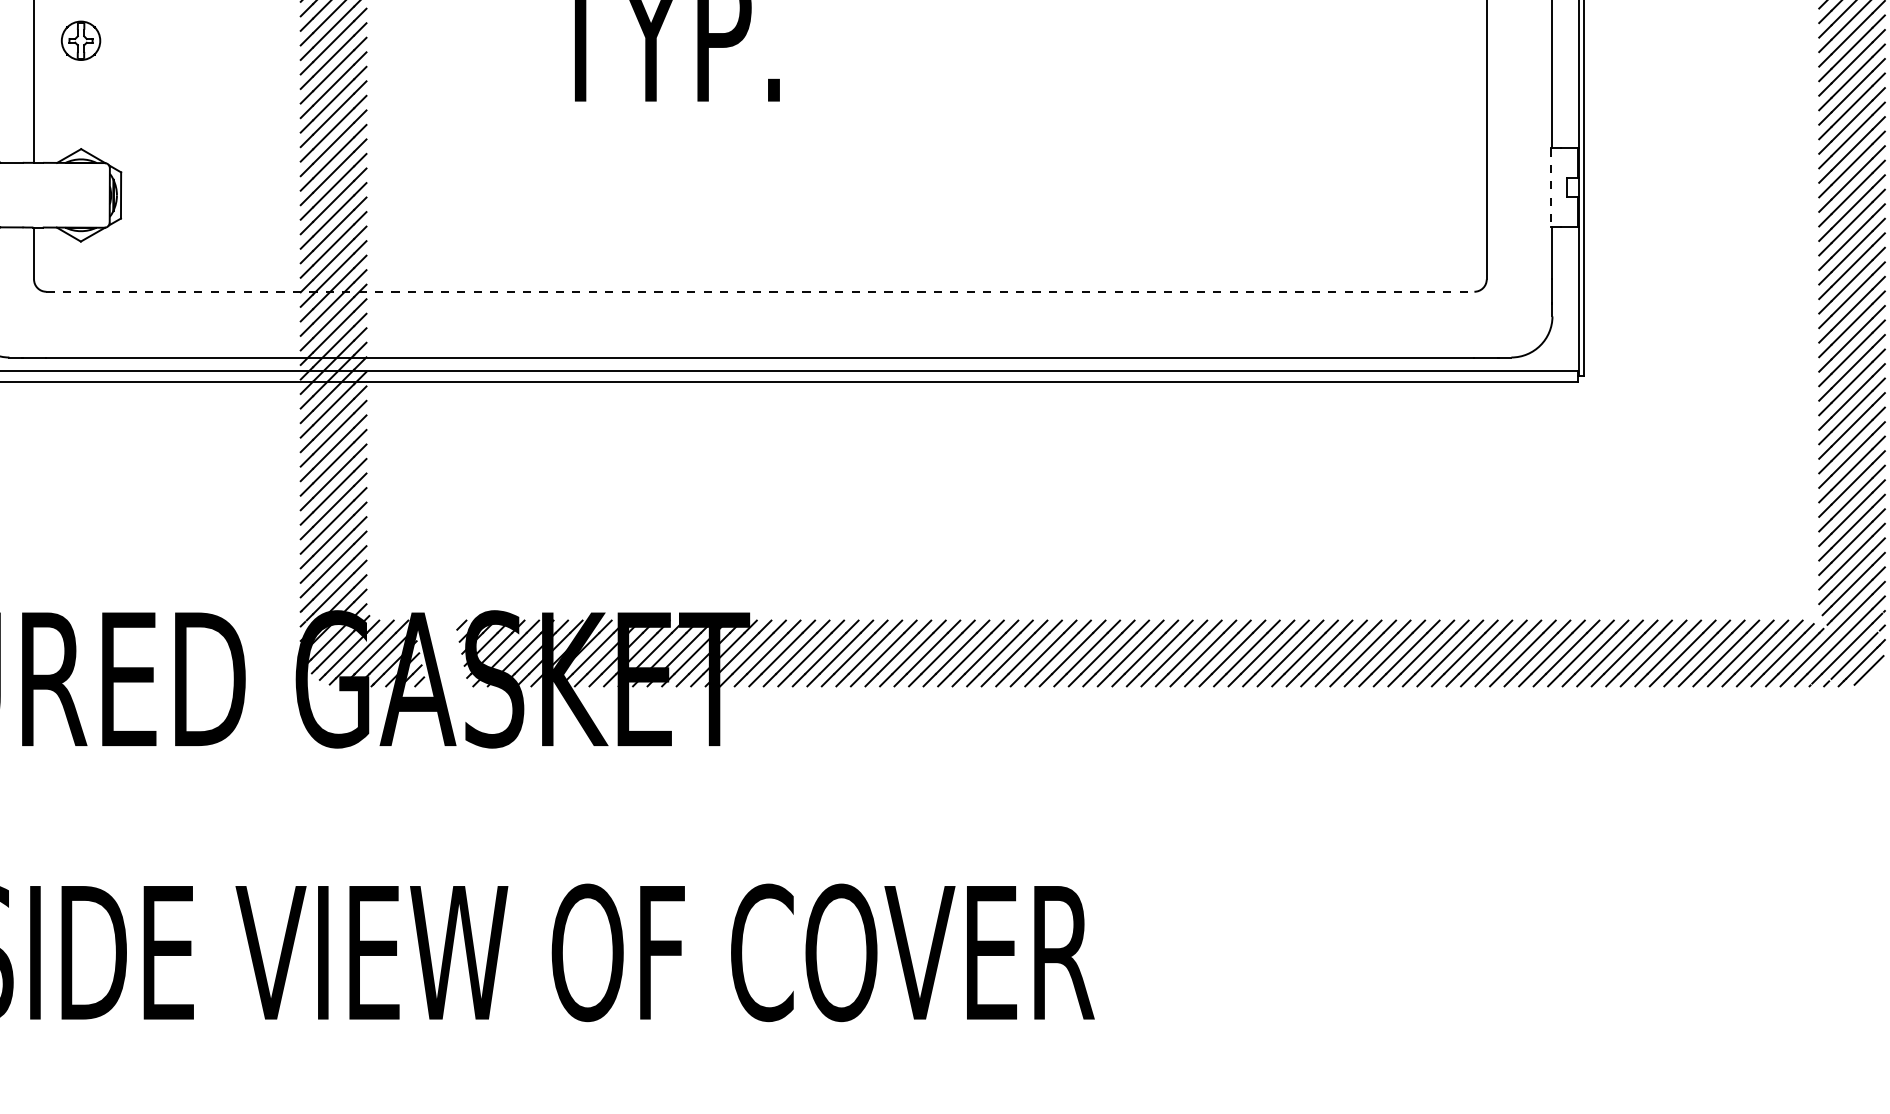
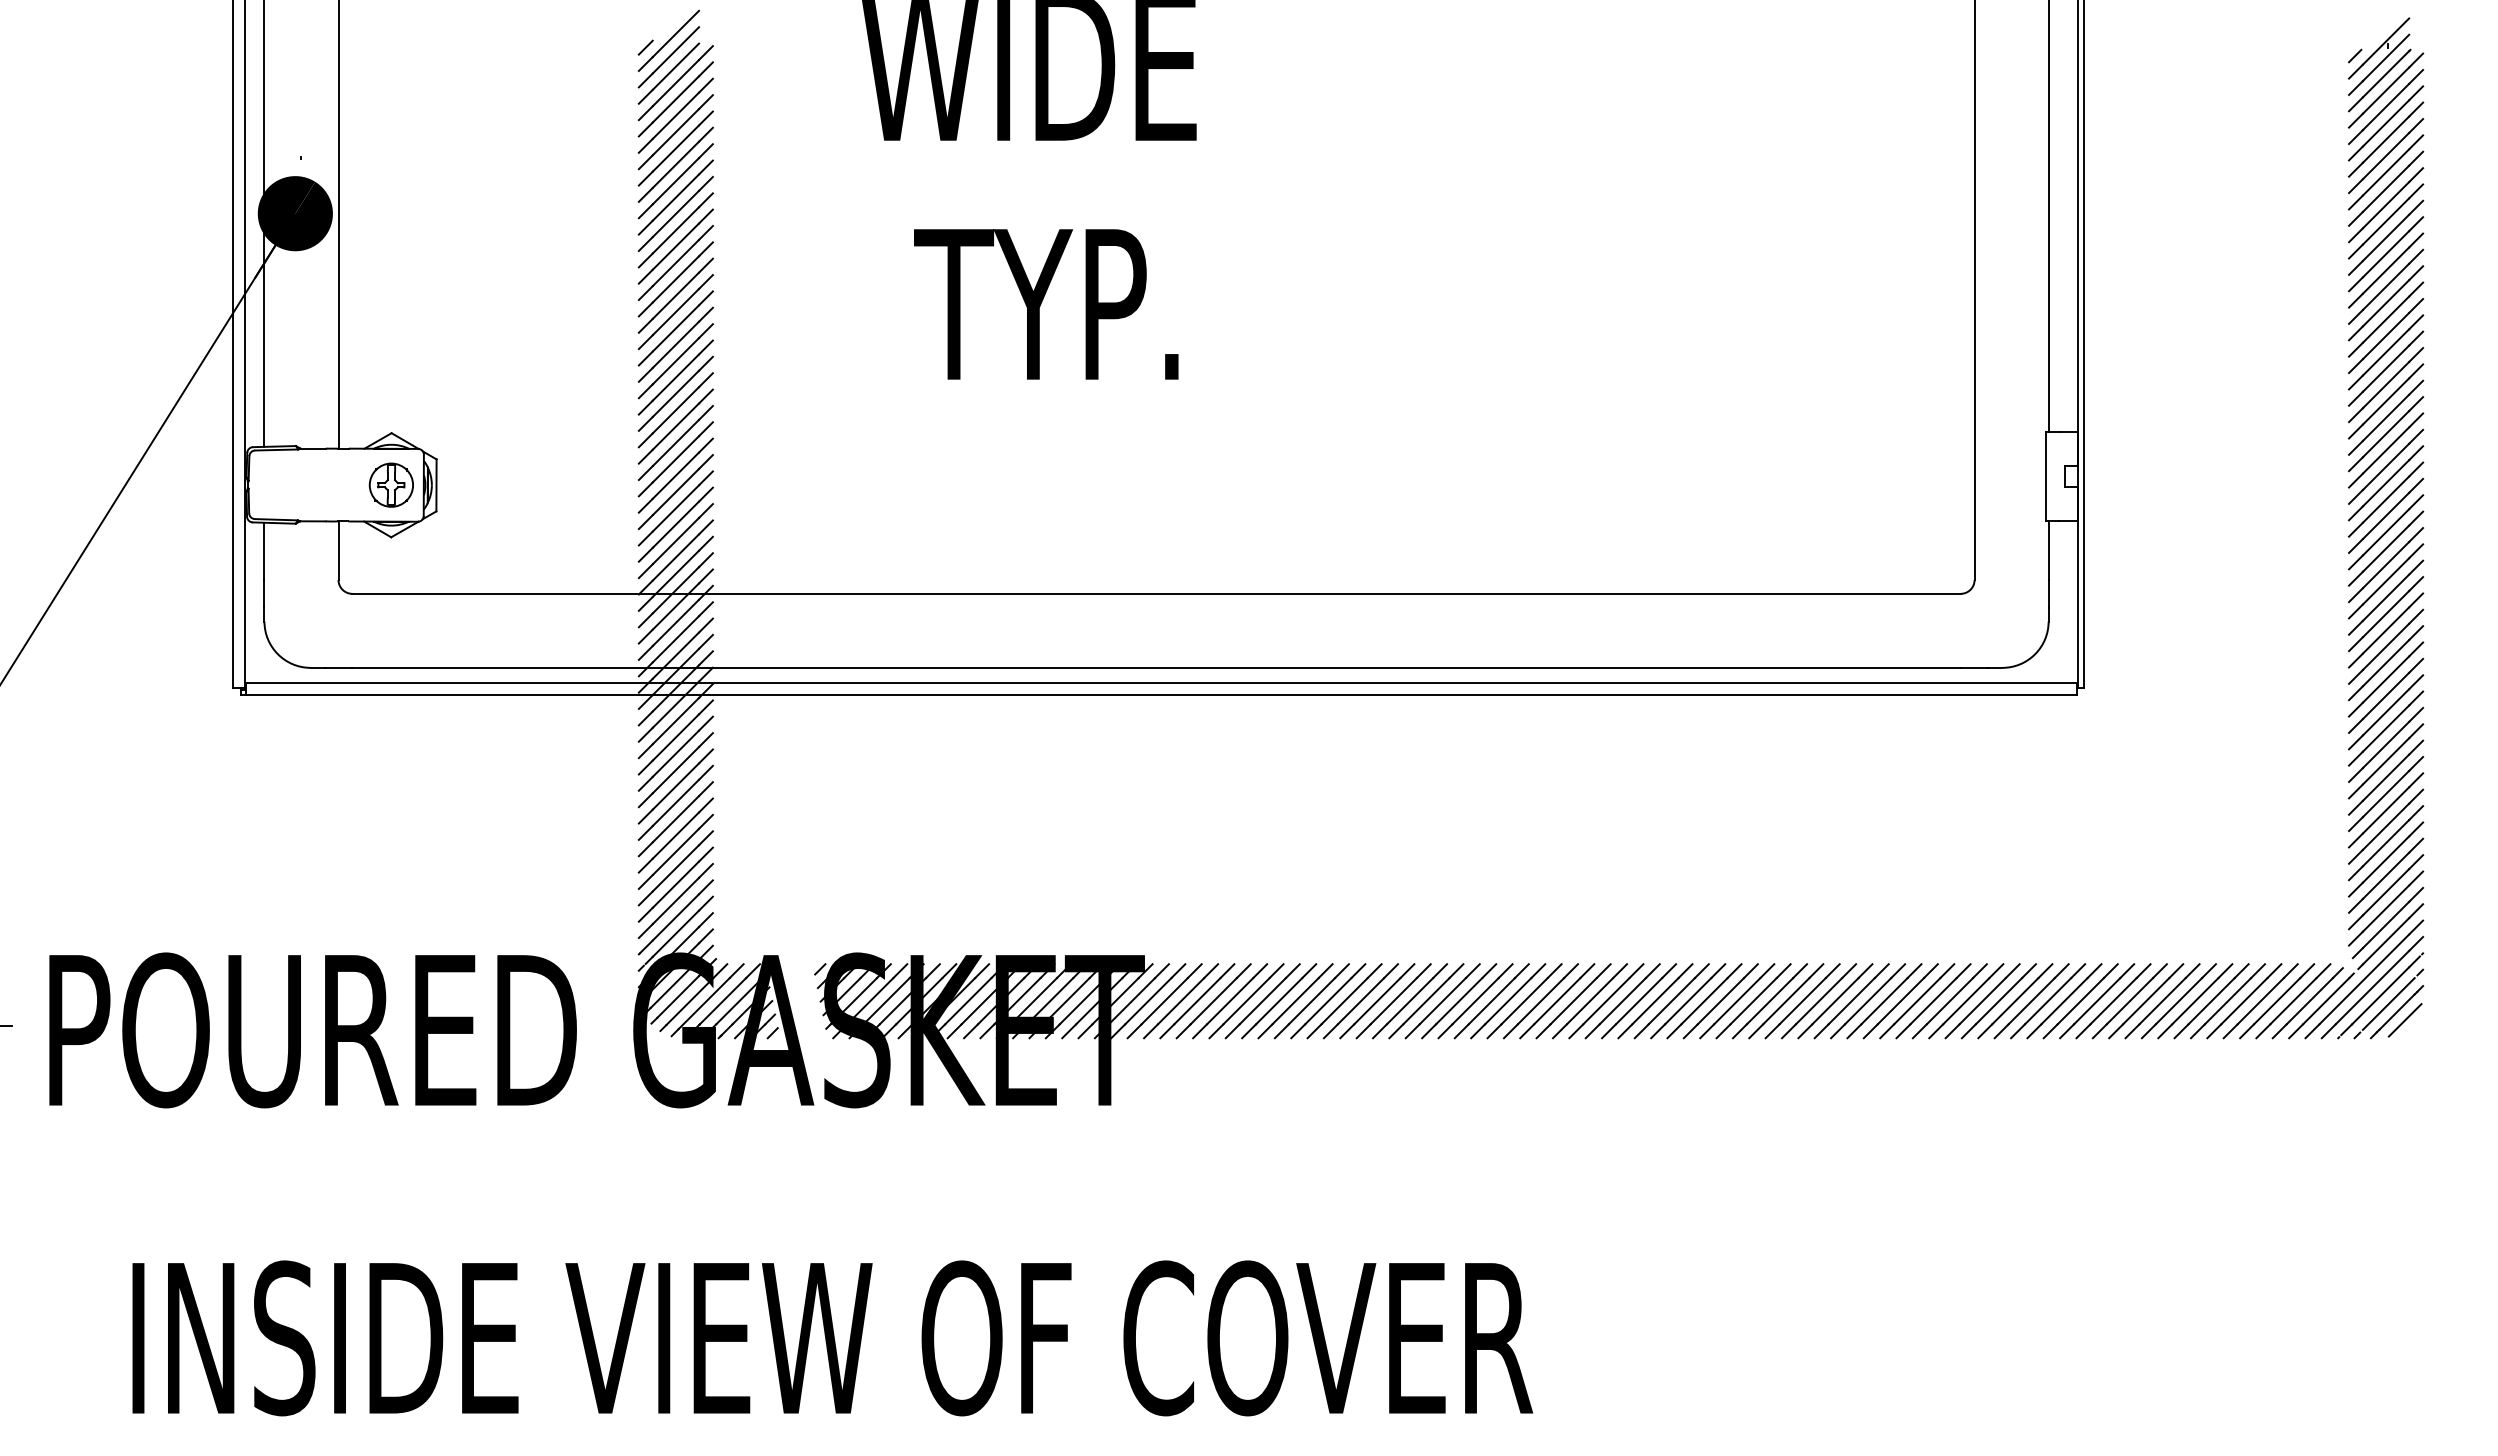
part: (80, 40) -> (390, 484), moved
line: (1550, 188) -> (2046, 477), dashed -> solid
line: (761, 291) -> (1157, 593), dashed -> solid

